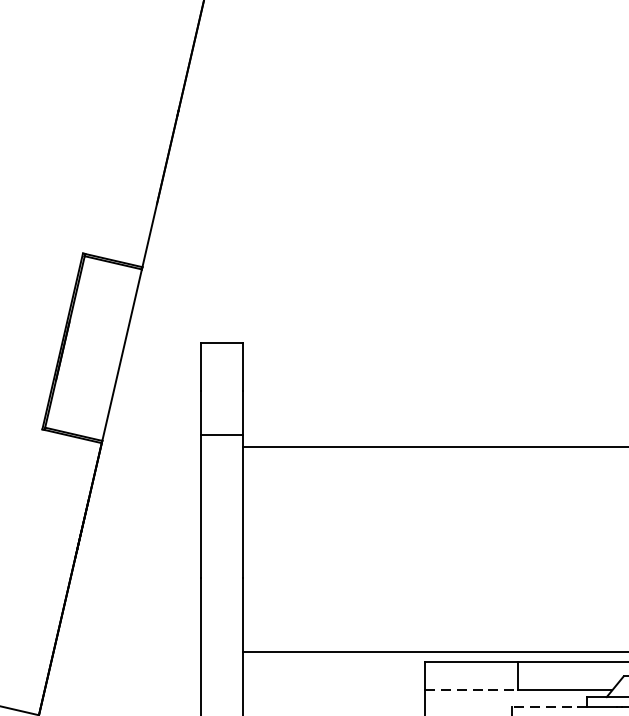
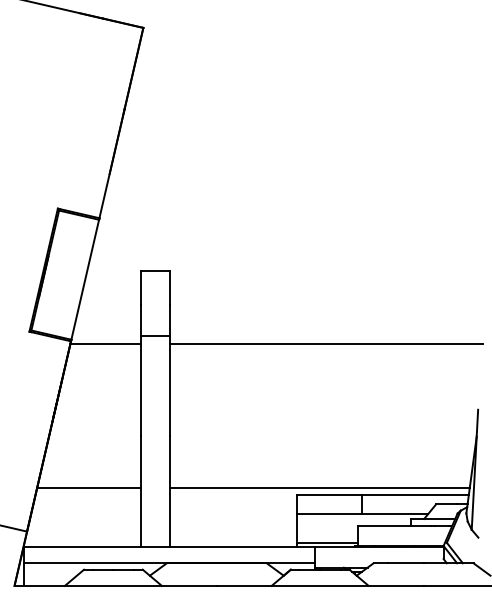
line: (151, 446) -> (105, 343), added
line: (126, 652) -> (88, 487), added
line: (472, 690) -> (330, 514), dashed -> solid
line: (548, 707) -> (383, 526), dashed -> solid

